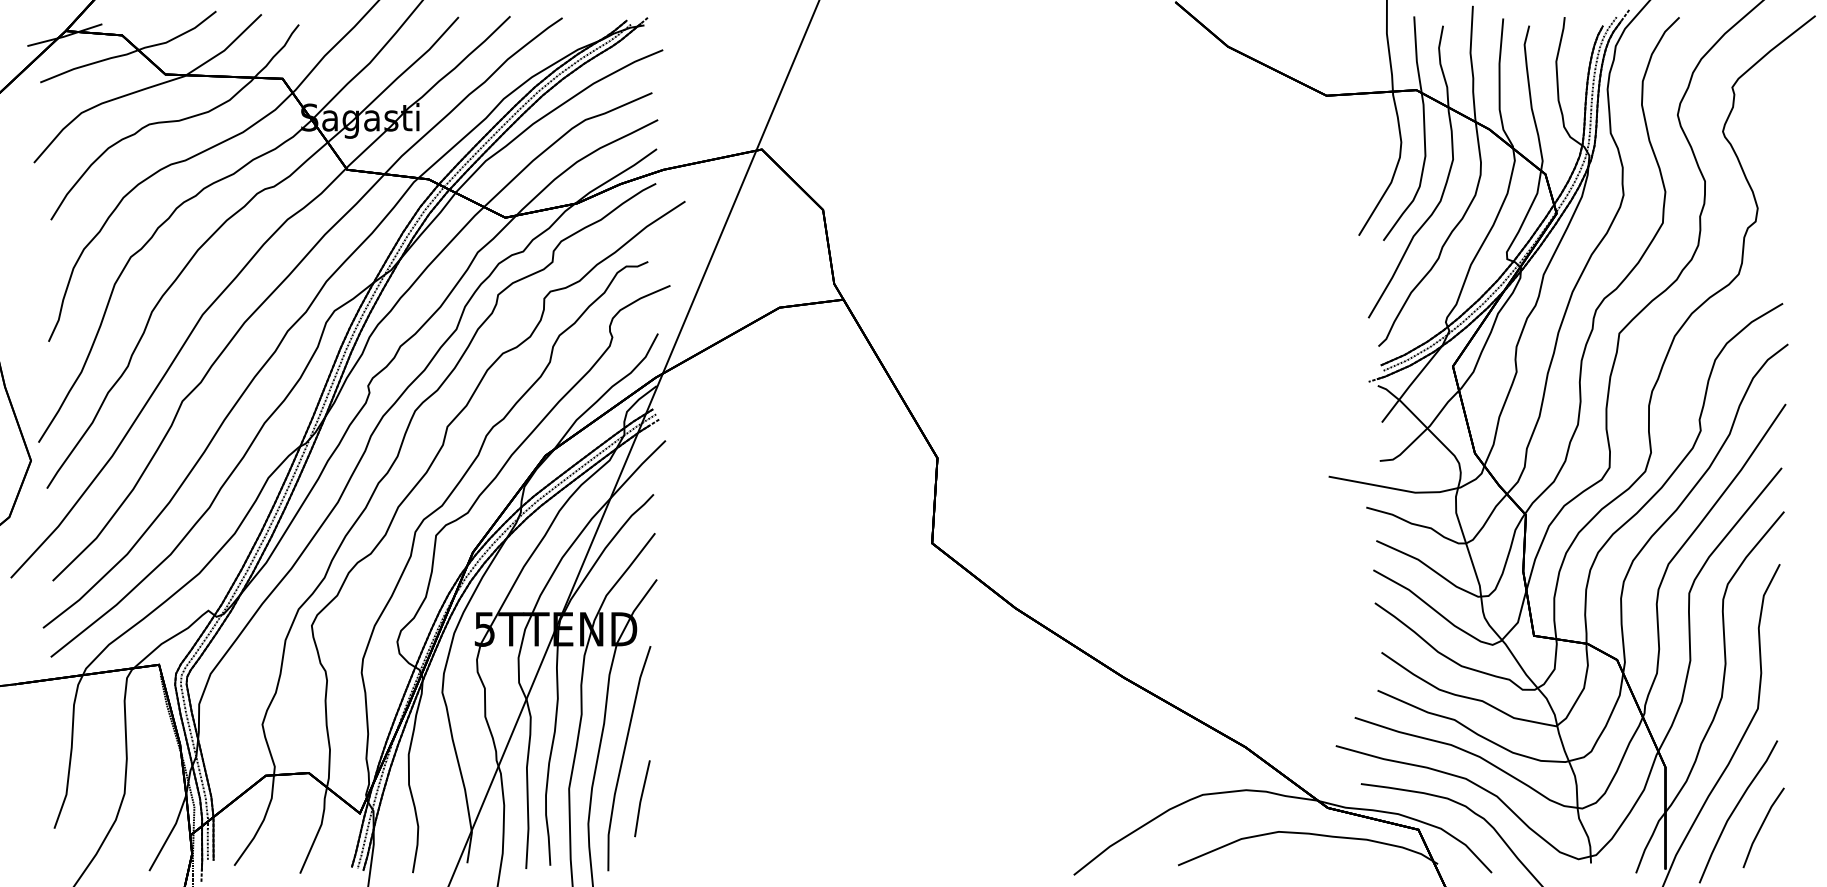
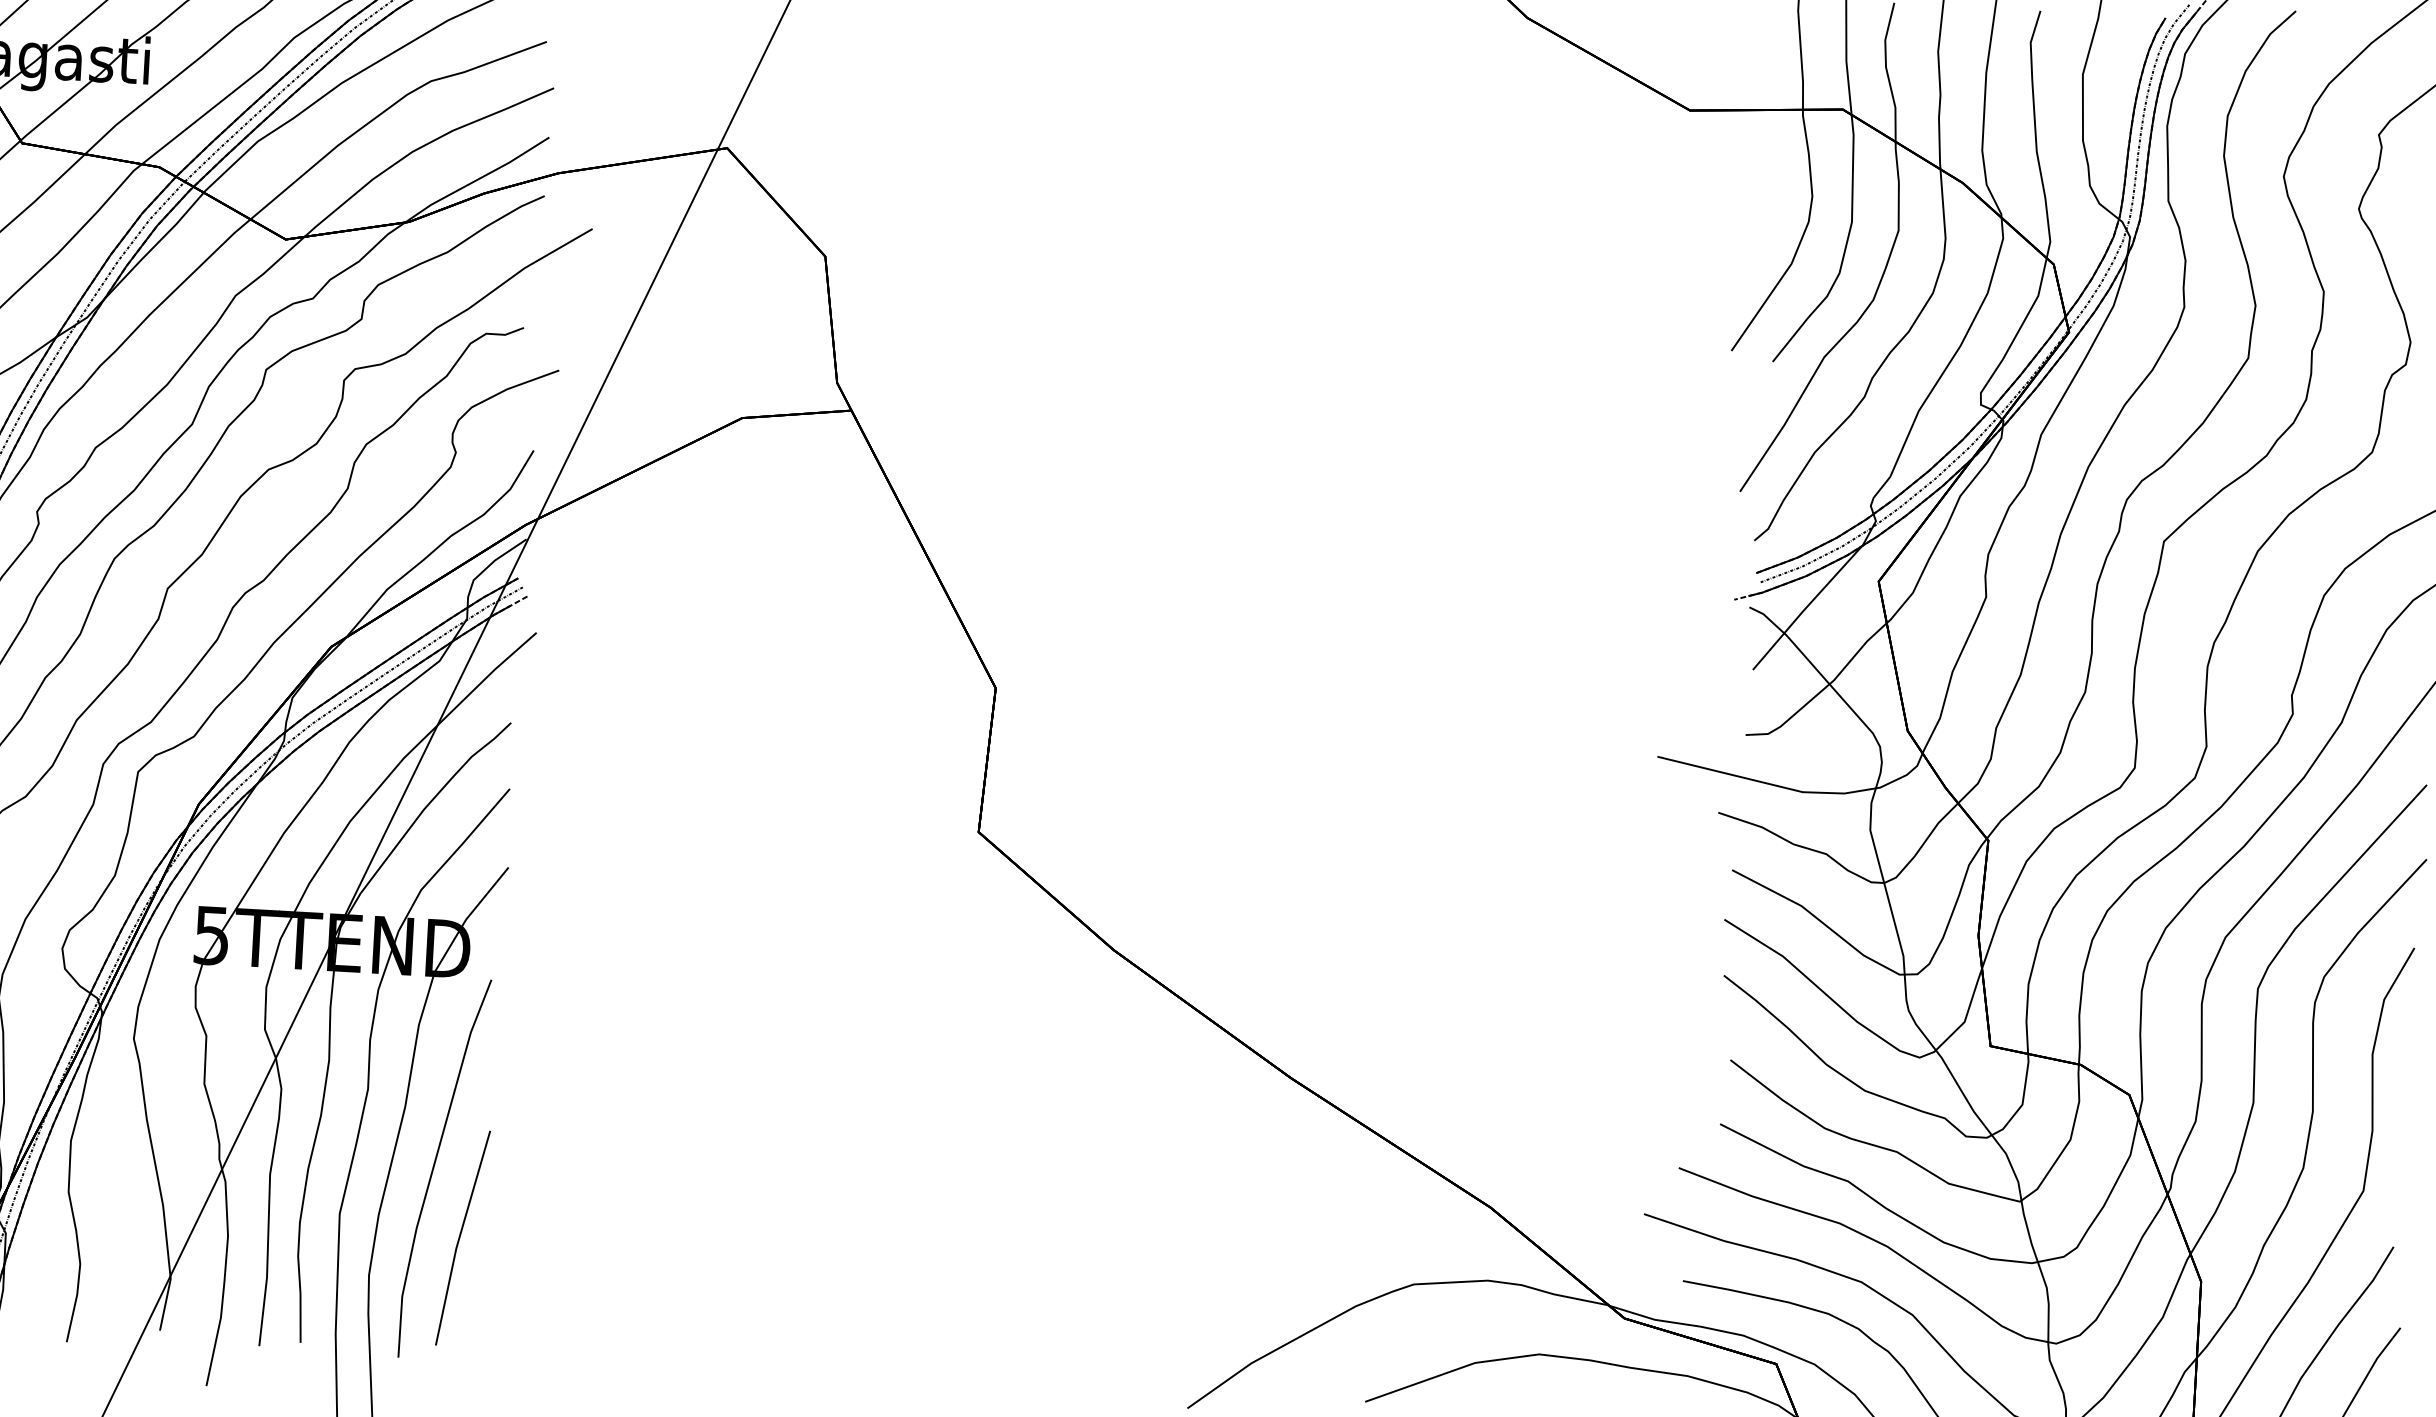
part: (642, 798) -> (463, 1237), size x1.67

